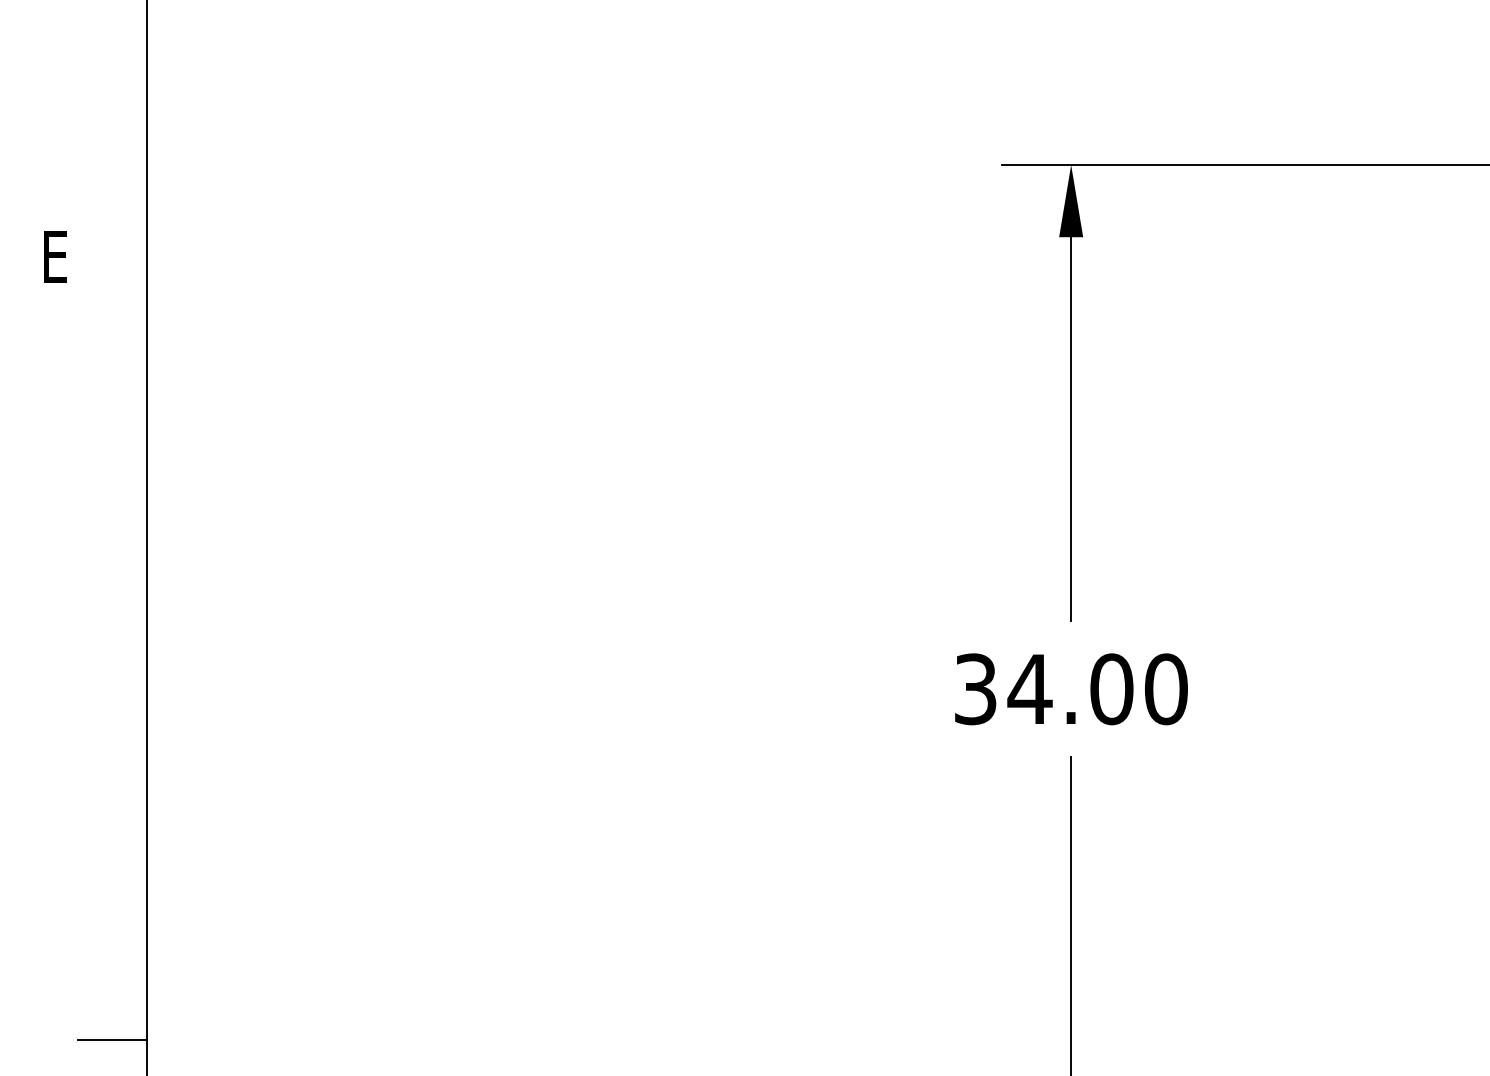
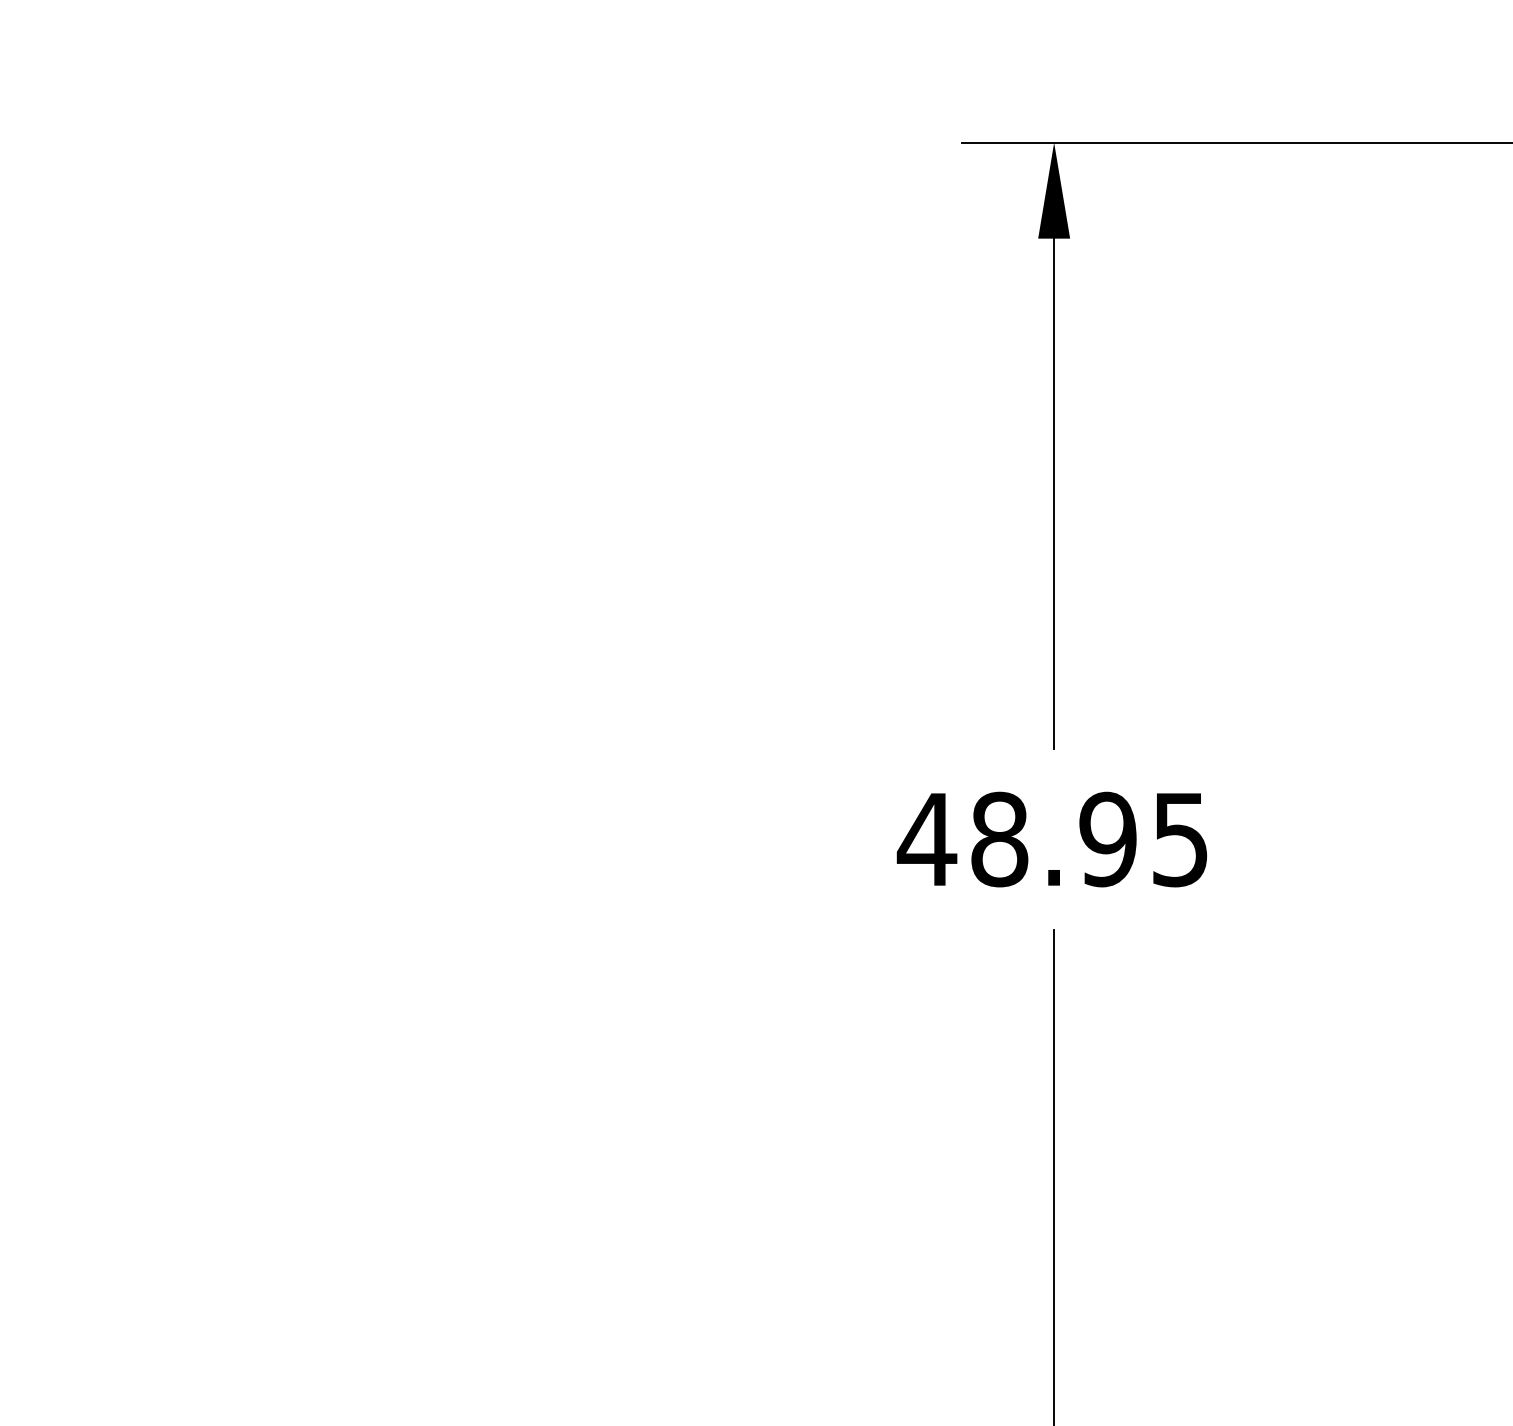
text: (1069, 689) -> (1051, 839), 34.00 -> 48.95

